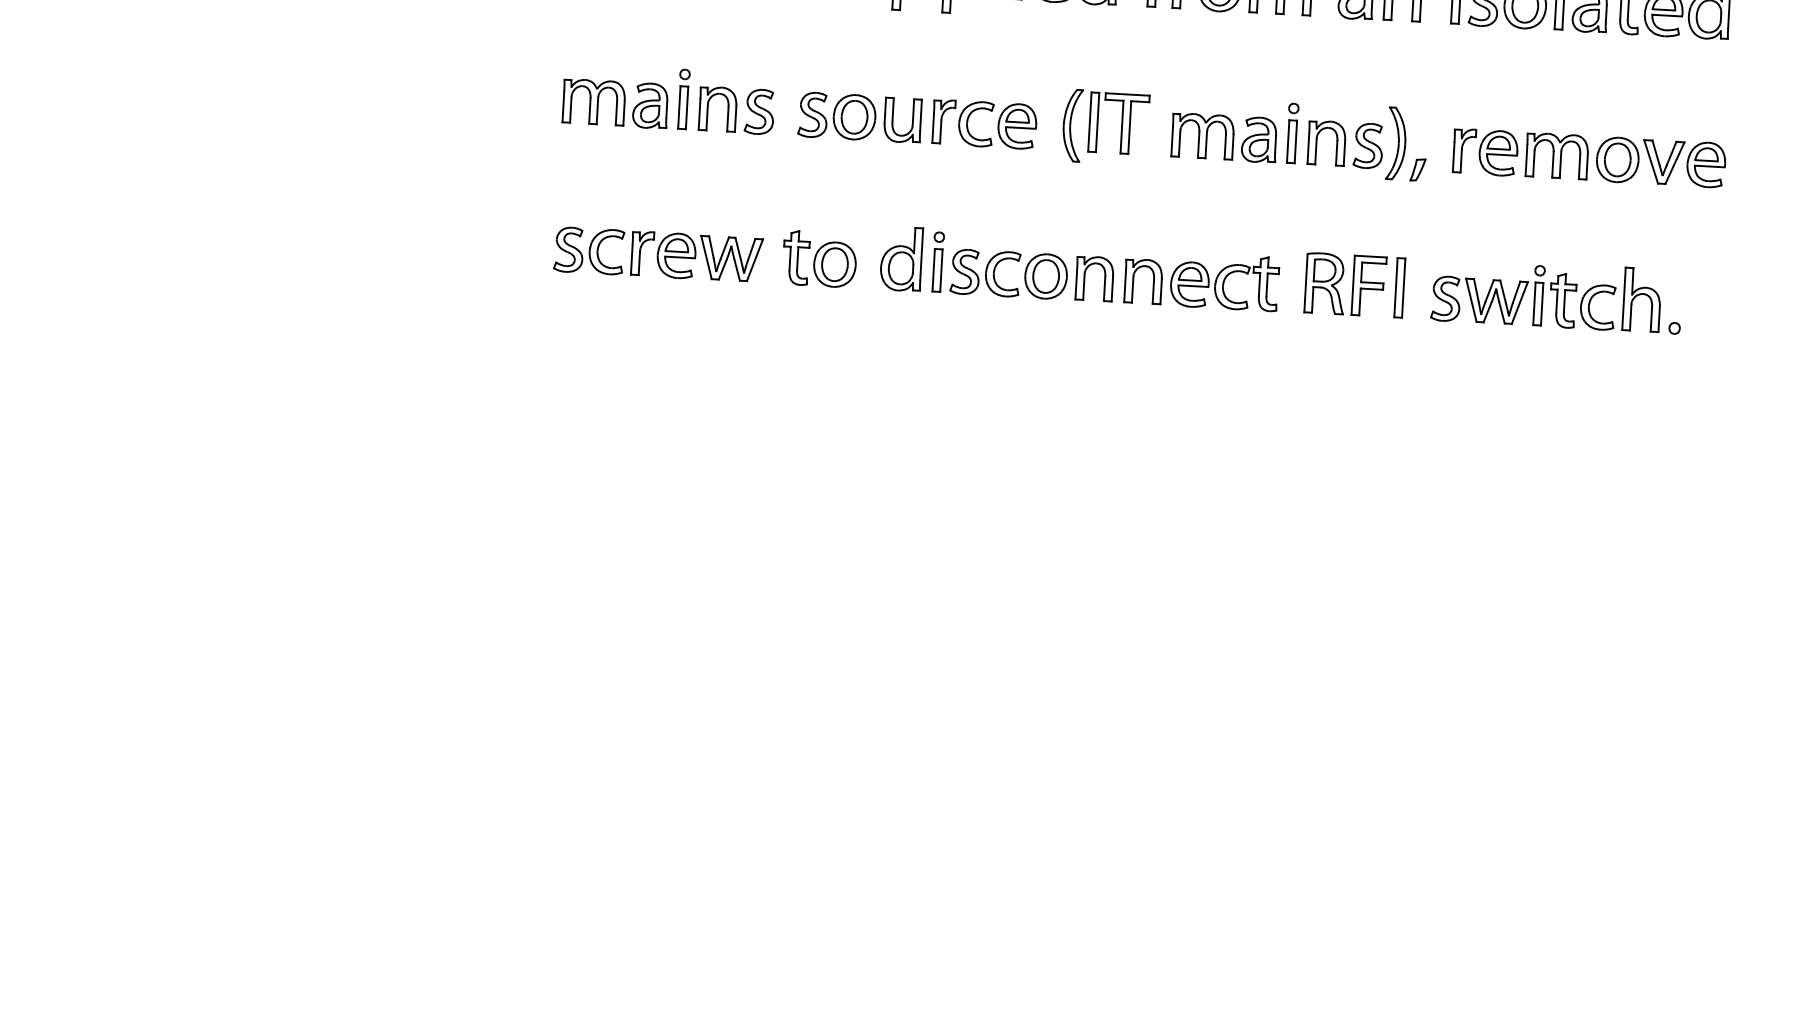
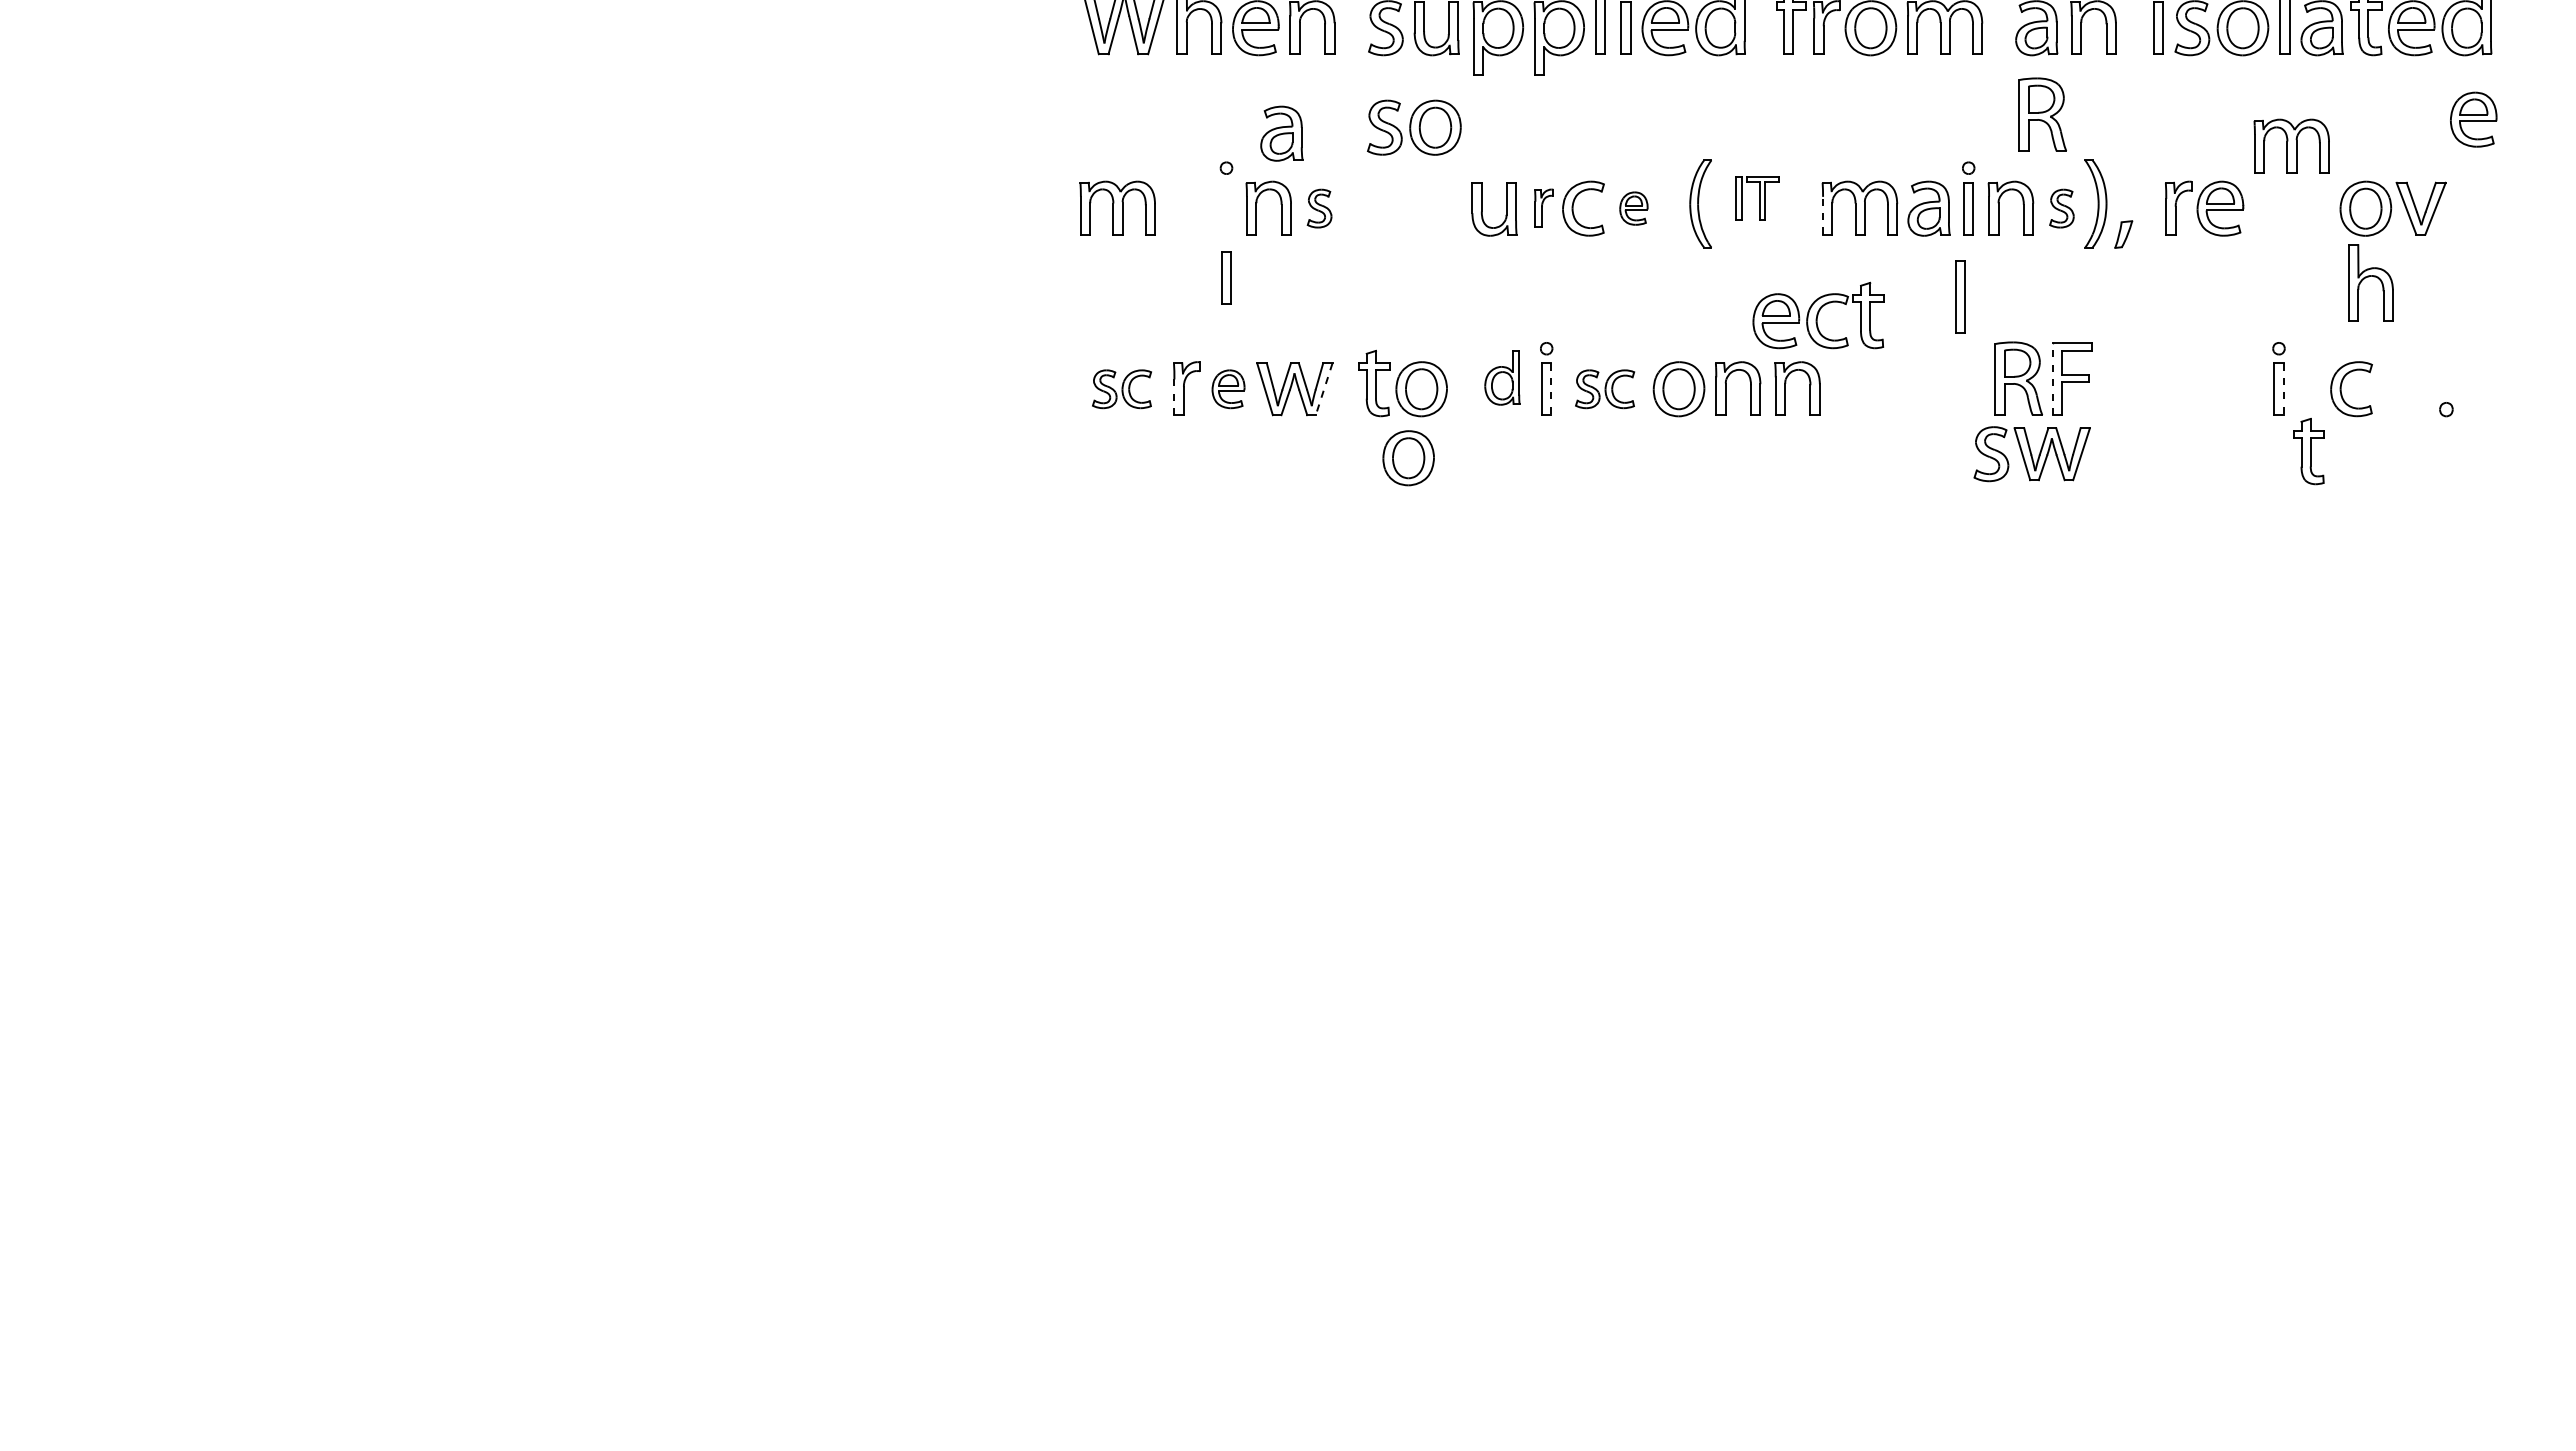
part: (1356, 67) -> (2042, 114), added
part: (650, 105) -> (1281, 133), moved
part: (683, 107) -> (1226, 277), moved
part: (759, 111) -> (1319, 208), size x0.7
part: (837, 116) -> (1414, 127), moved
part: (943, 121) -> (1543, 207), size x0.7
part: (1119, 123) -> (1757, 198), size x0.6
part: (1017, 126) -> (1633, 208), size x0.6
line: (1172, 140) -> (1823, 215), solid -> dashed
part: (1368, 145) -> (2061, 208), size x0.7
part: (1556, 155) -> (2291, 145), moved
part: (1706, 164) -> (2473, 119), moved
part: (588, 251) -> (1121, 389), size x0.7
part: (676, 256) -> (1228, 389), size x0.7
part: (901, 258) -> (1502, 377), size x0.7
line: (631, 260) -> (1174, 397), solid -> dashed
line: (755, 260) -> (1324, 389), solid -> dashed
line: (941, 270) -> (1551, 389), solid -> dashed
part: (984, 273) -> (1604, 389), size x0.7
part: (1224, 281) -> (1818, 315), moved
line: (1352, 284) -> (2052, 378), solid -> dashed
part: (1399, 287) -> (1960, 296), moved
part: (1641, 299) -> (2370, 282), moved
part: (1478, 300) -> (2031, 454), moved
part: (1562, 300) -> (2308, 451), moved
line: (1541, 304) -> (2283, 389), solid -> dashed
part: (820, 320) -> (1408, 458), added

